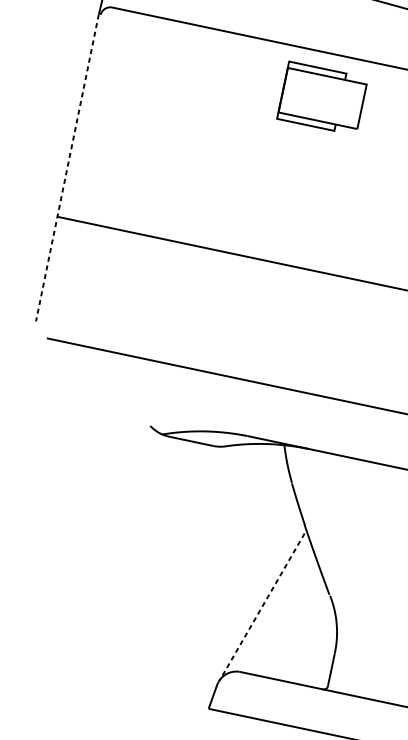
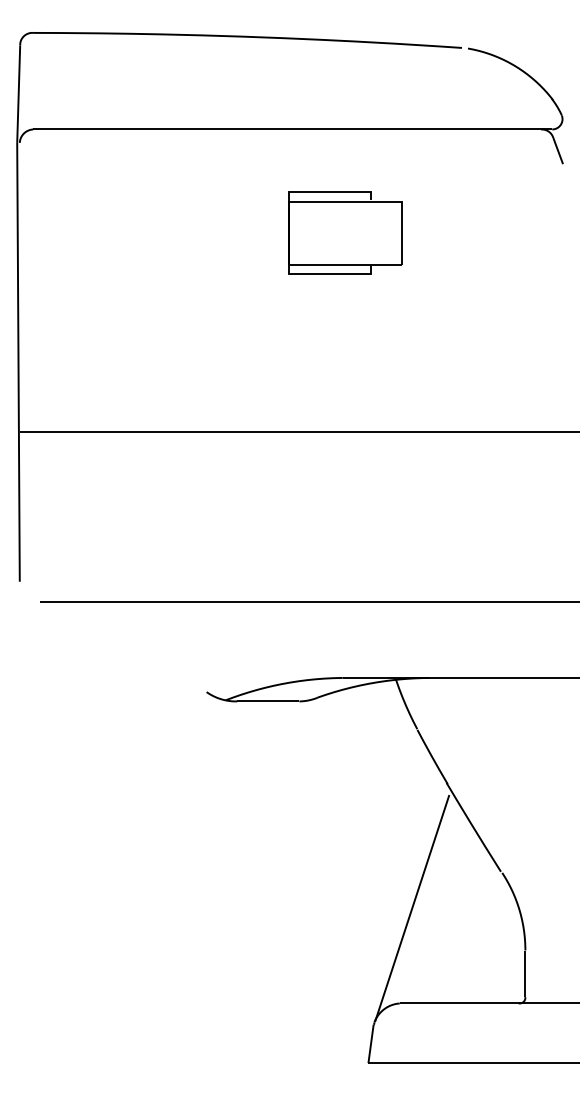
part: (322, 97) -> (345, 232), moved
line: (67, 168) -> (18, 362), dashed -> solid
line: (262, 607) -> (412, 908), dashed -> solid

